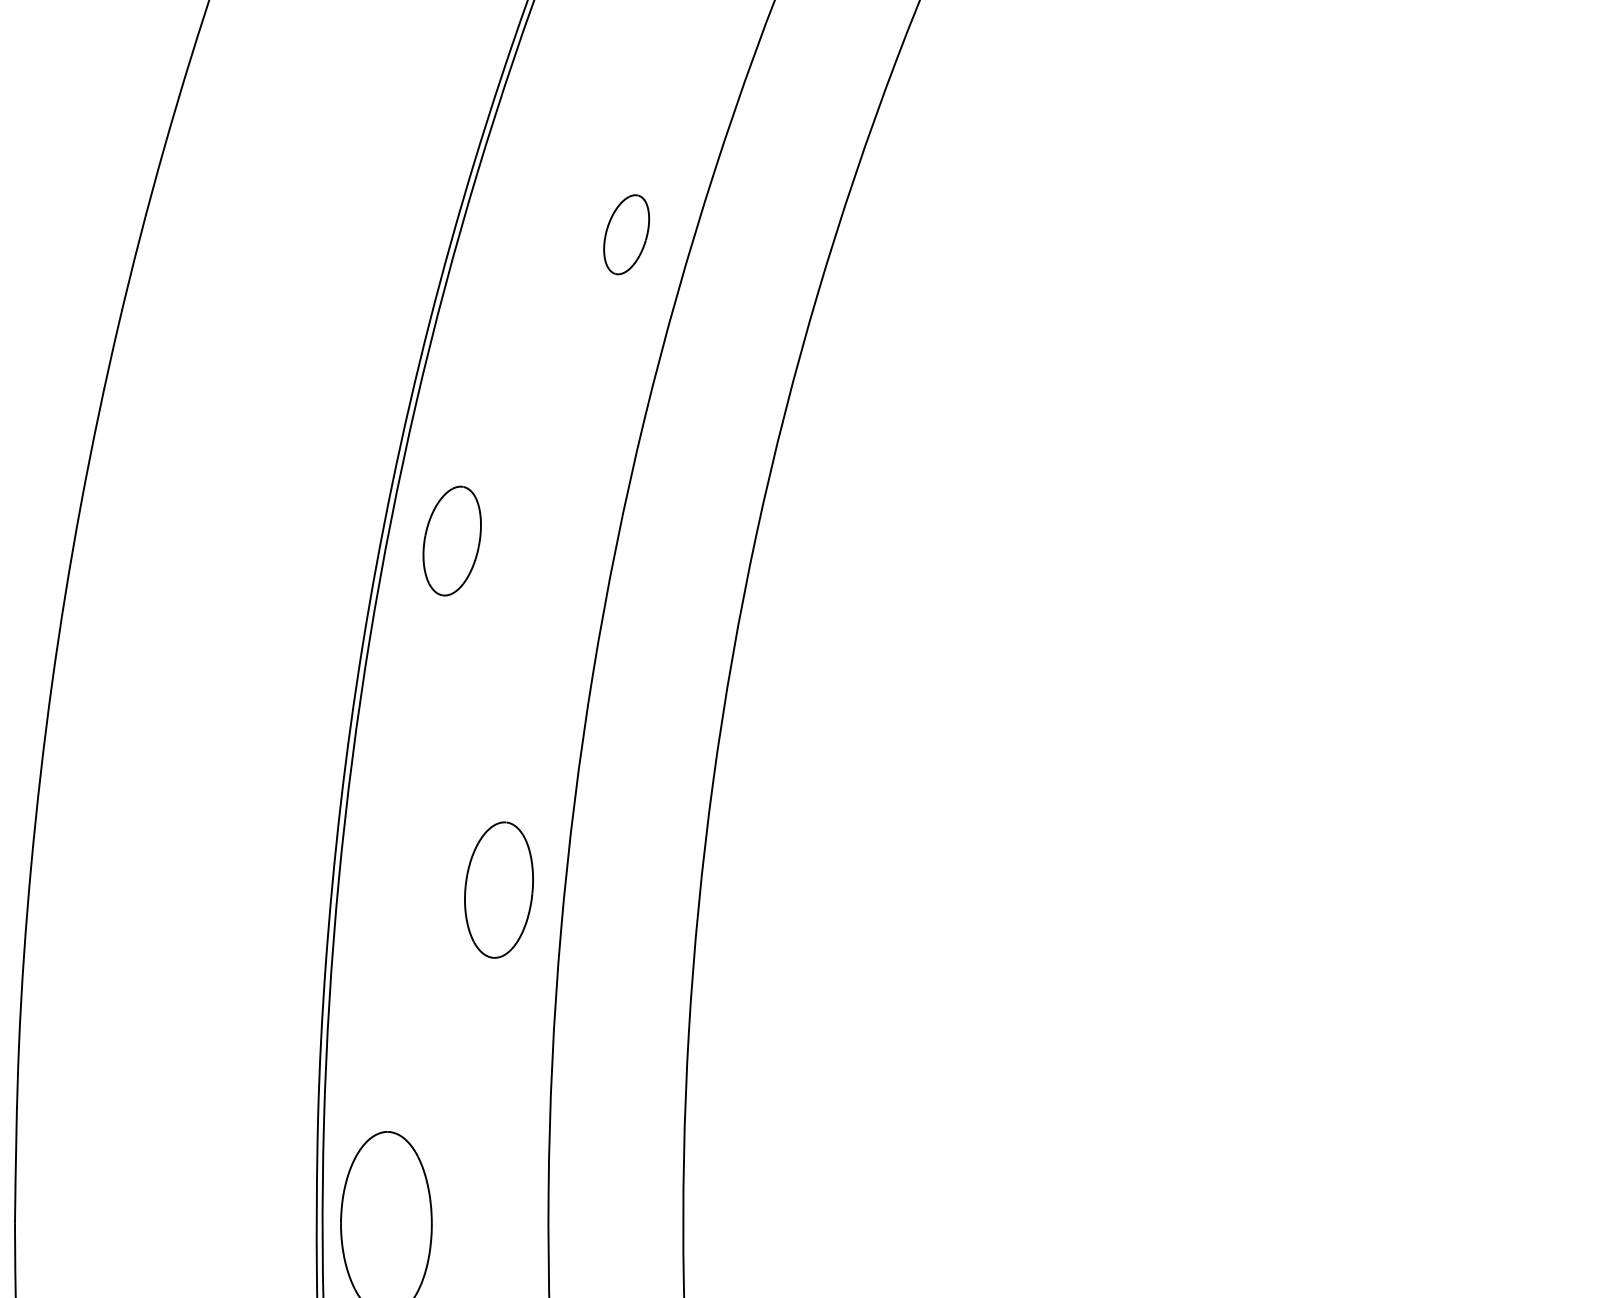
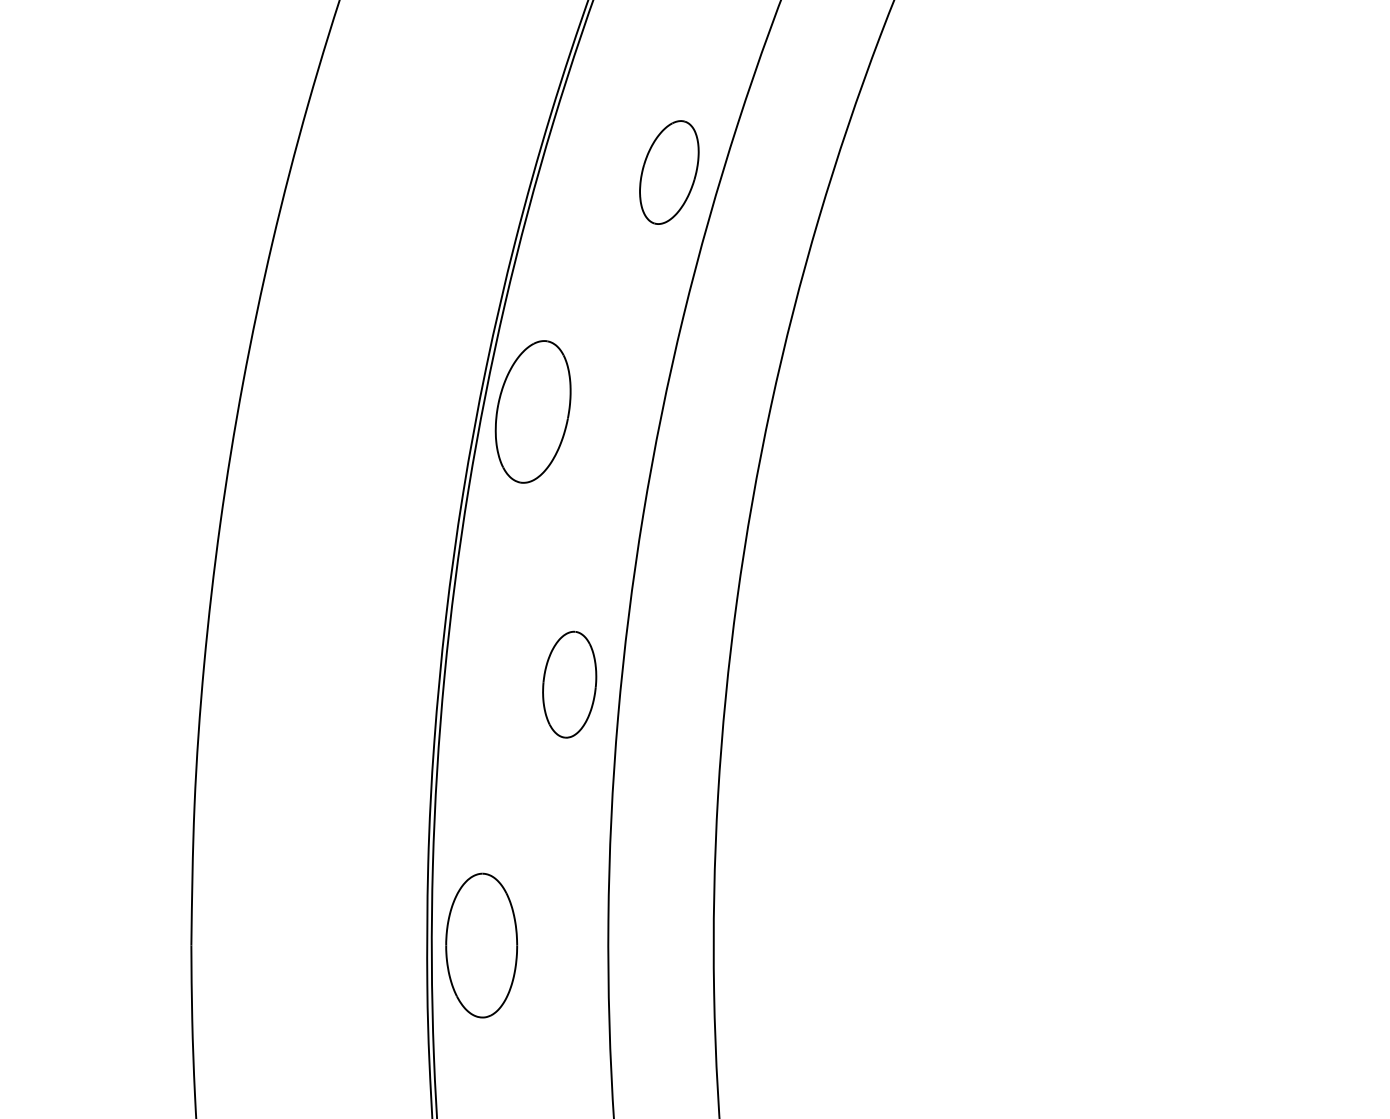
part: (626, 234) -> (669, 172), size x1.67
part: (451, 540) -> (532, 411), size x1.67

